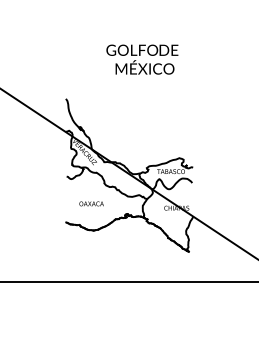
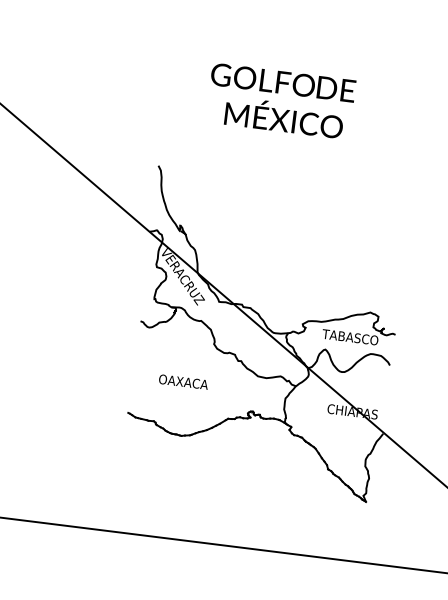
text: (142, 59) -> (281, 101), moved

